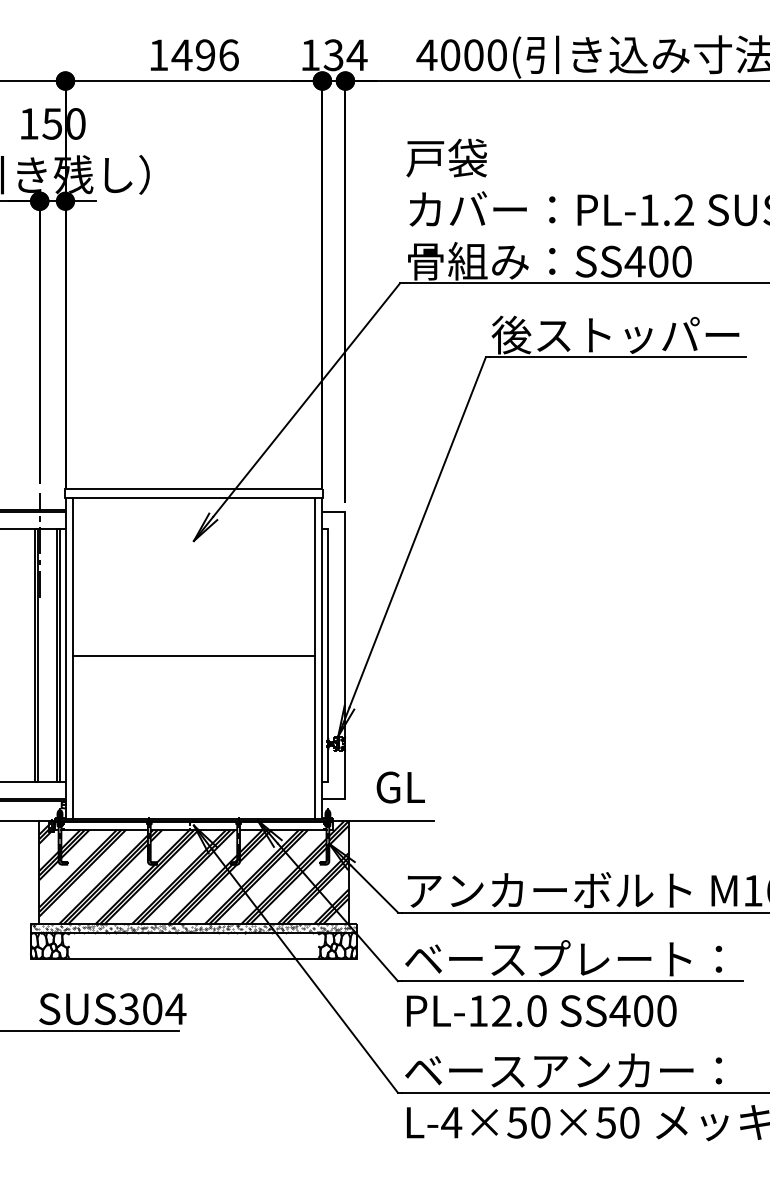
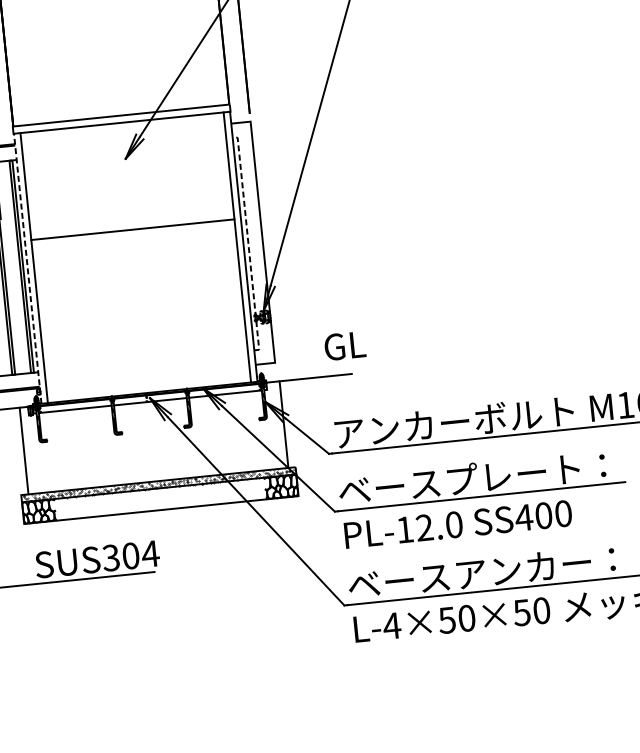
line: (328, 655) -> (248, 243), solid -> dashed
line: (193, 656) -> (132, 229), moved
line: (65, 658) -> (27, 268), solid -> dashed
text: (400, 787) -> (344, 346), moved
hatch: (193, 872) -> (153, 437), removed

